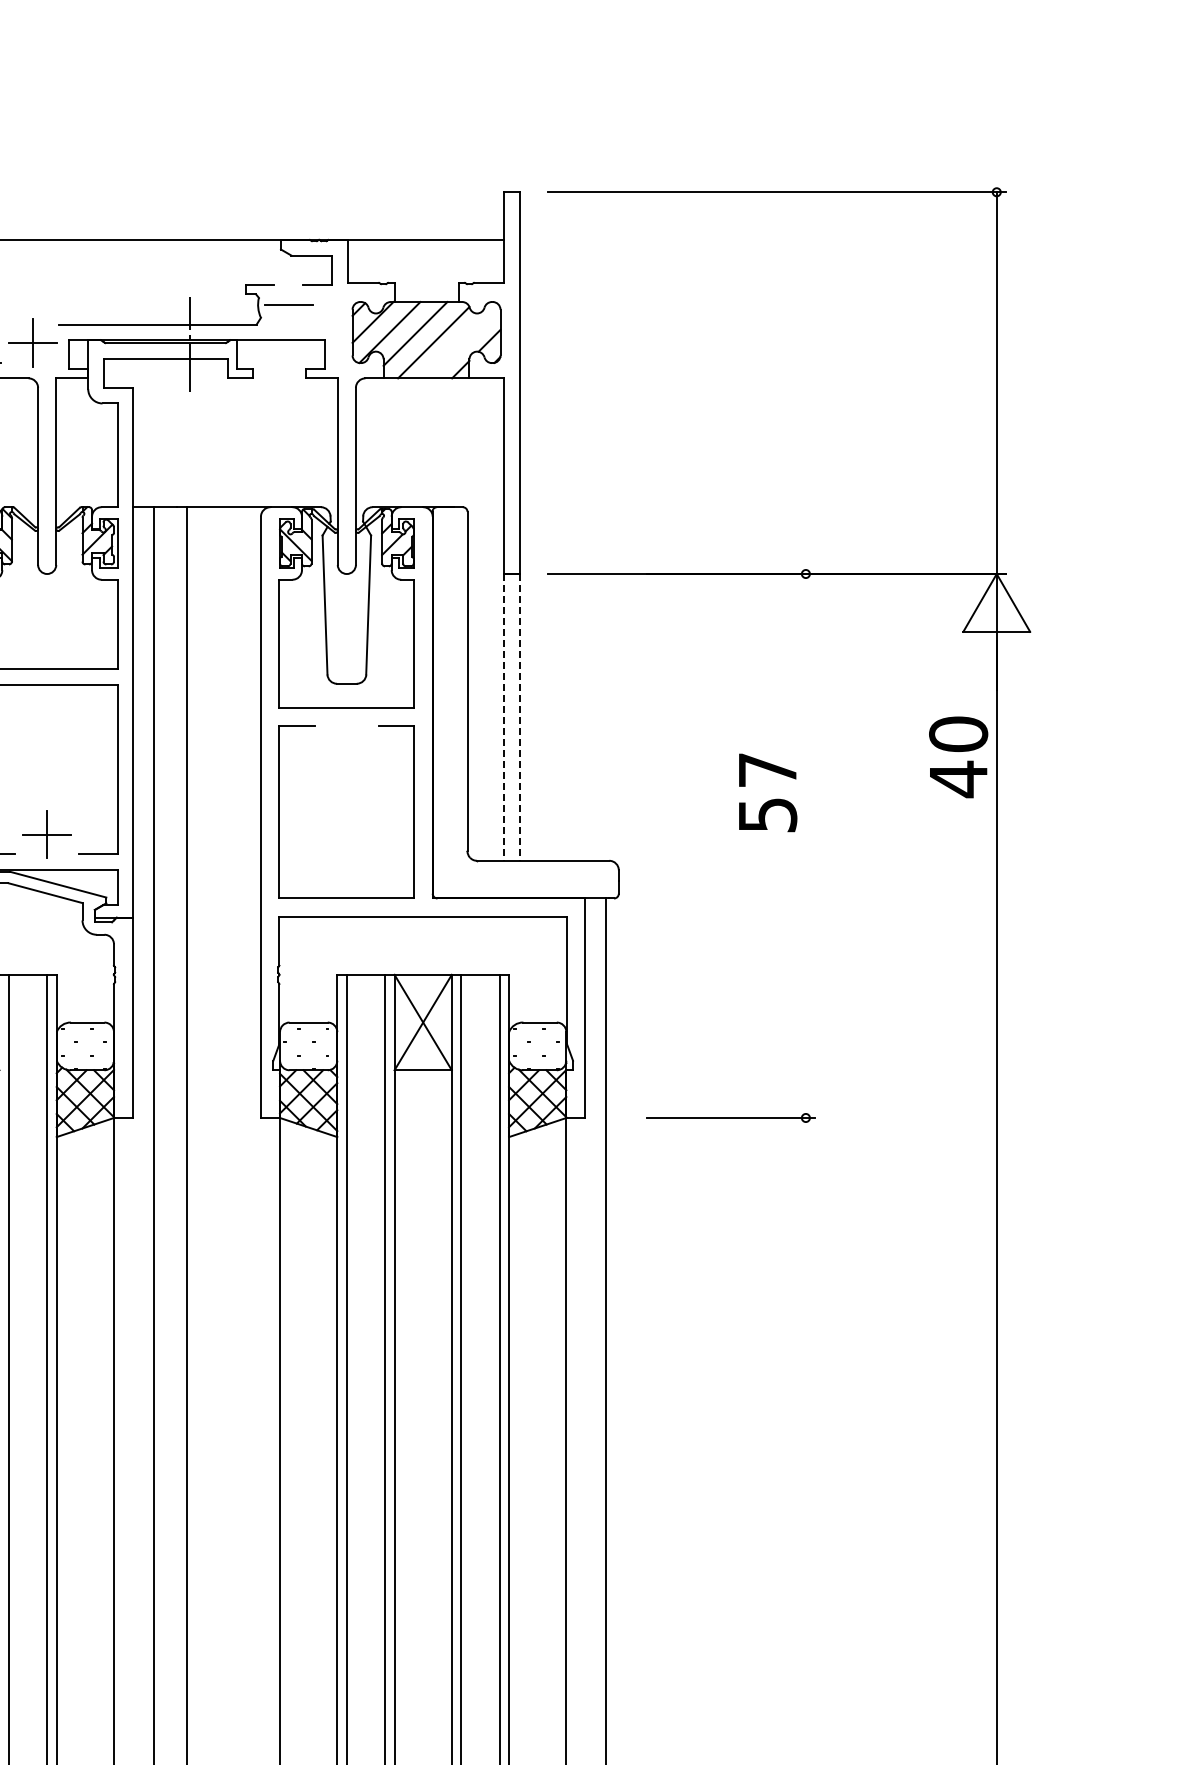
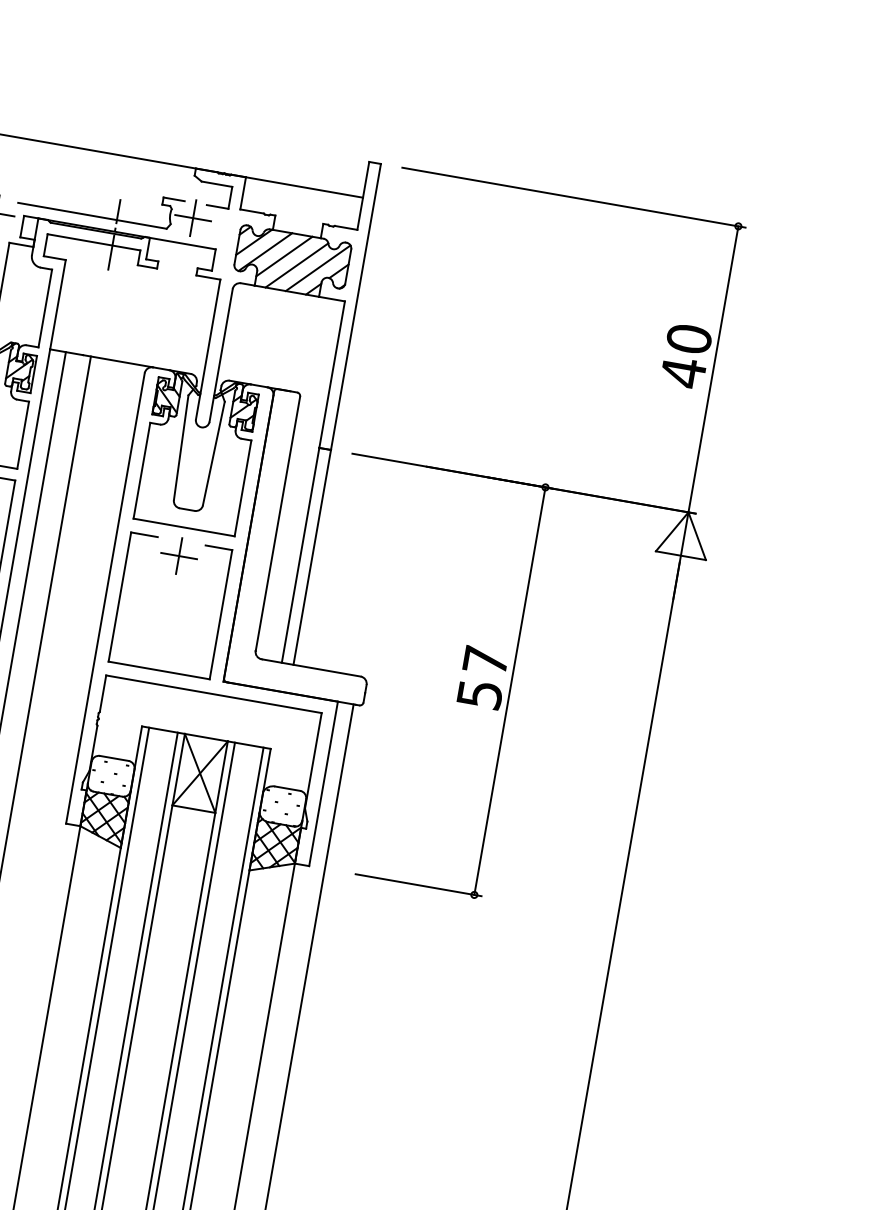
line: (288, 304) -> (193, 217), added
line: (461, 341) -> (317, 268), added
line: (504, 717) -> (300, 555), dashed -> solid
line: (519, 717) -> (312, 557), dashed -> solid
part: (346, 745) -> (178, 555), added
text: (958, 757) -> (686, 356), moved
text: (768, 792) -> (483, 677), moved
line: (805, 846) -> (509, 691), added

